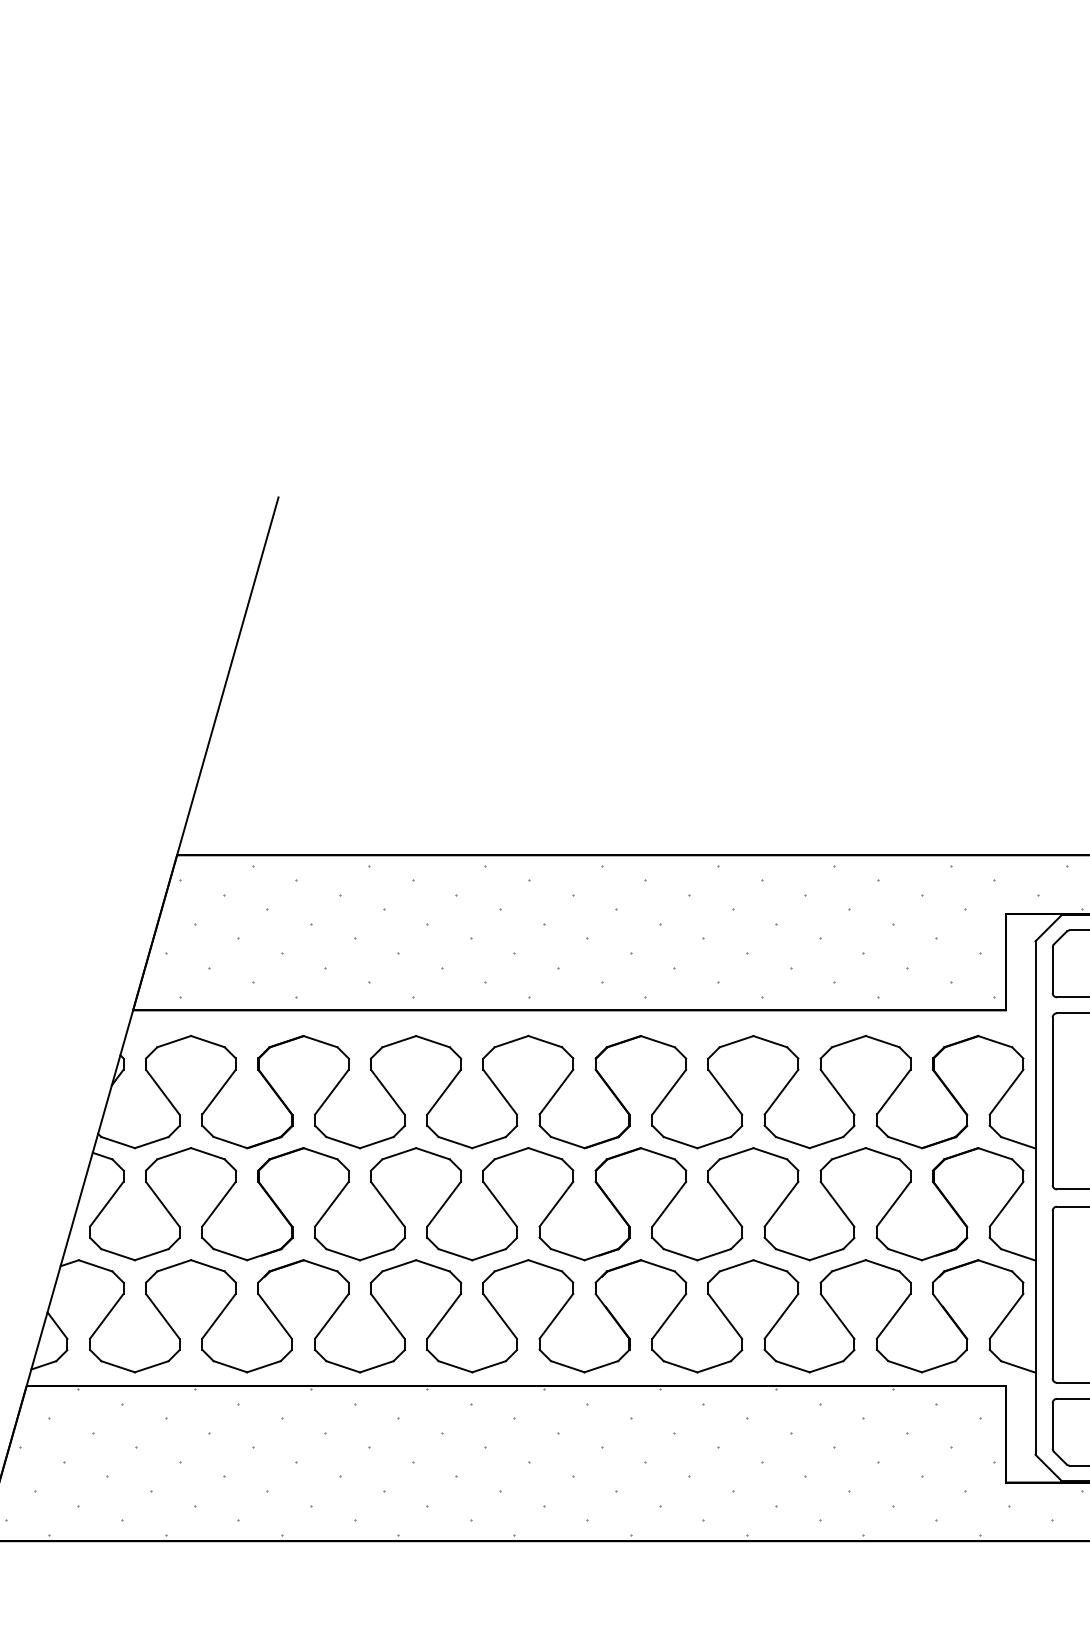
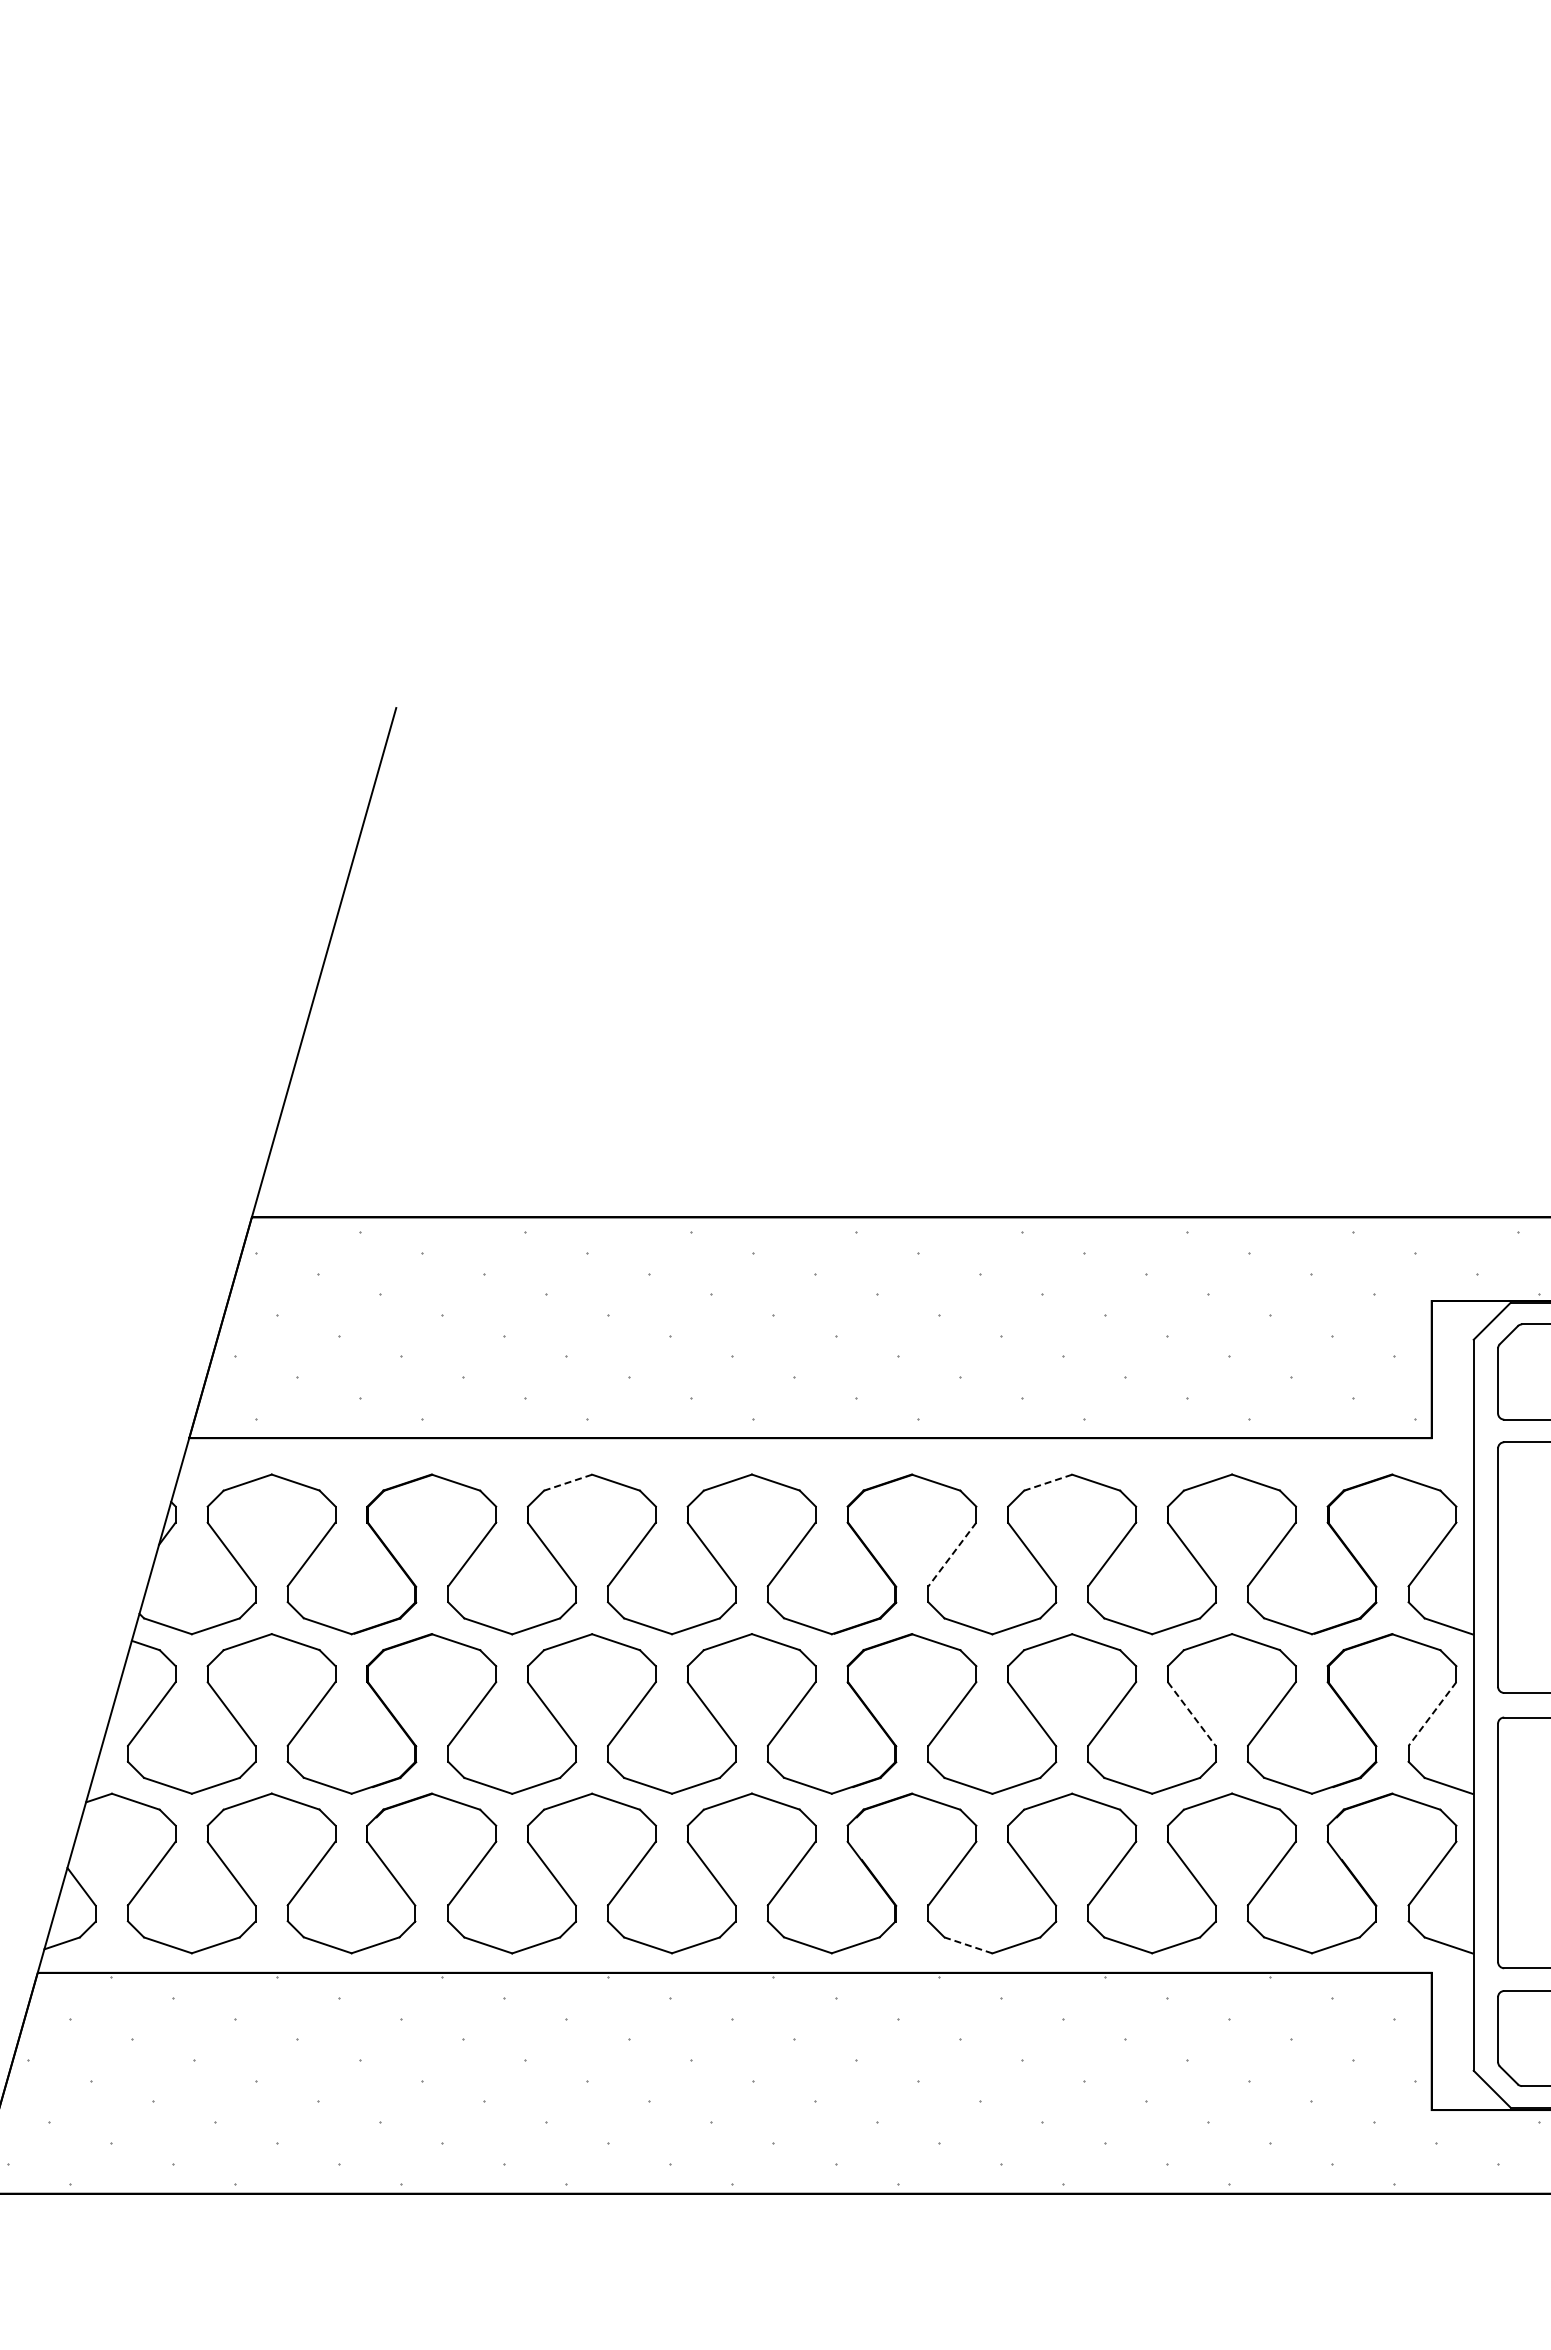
line: (398, 1041) -> (567, 1482), solid -> dashed
line: (736, 1041) -> (1047, 1482), solid -> dashed
line: (669, 1092) -> (952, 1554), solid -> dashed
line: (837, 1204) -> (1191, 1714), solid -> dashed
line: (1006, 1204) -> (1432, 1714), solid -> dashed
line: (680, 1366) -> (968, 1945), solid -> dashed

